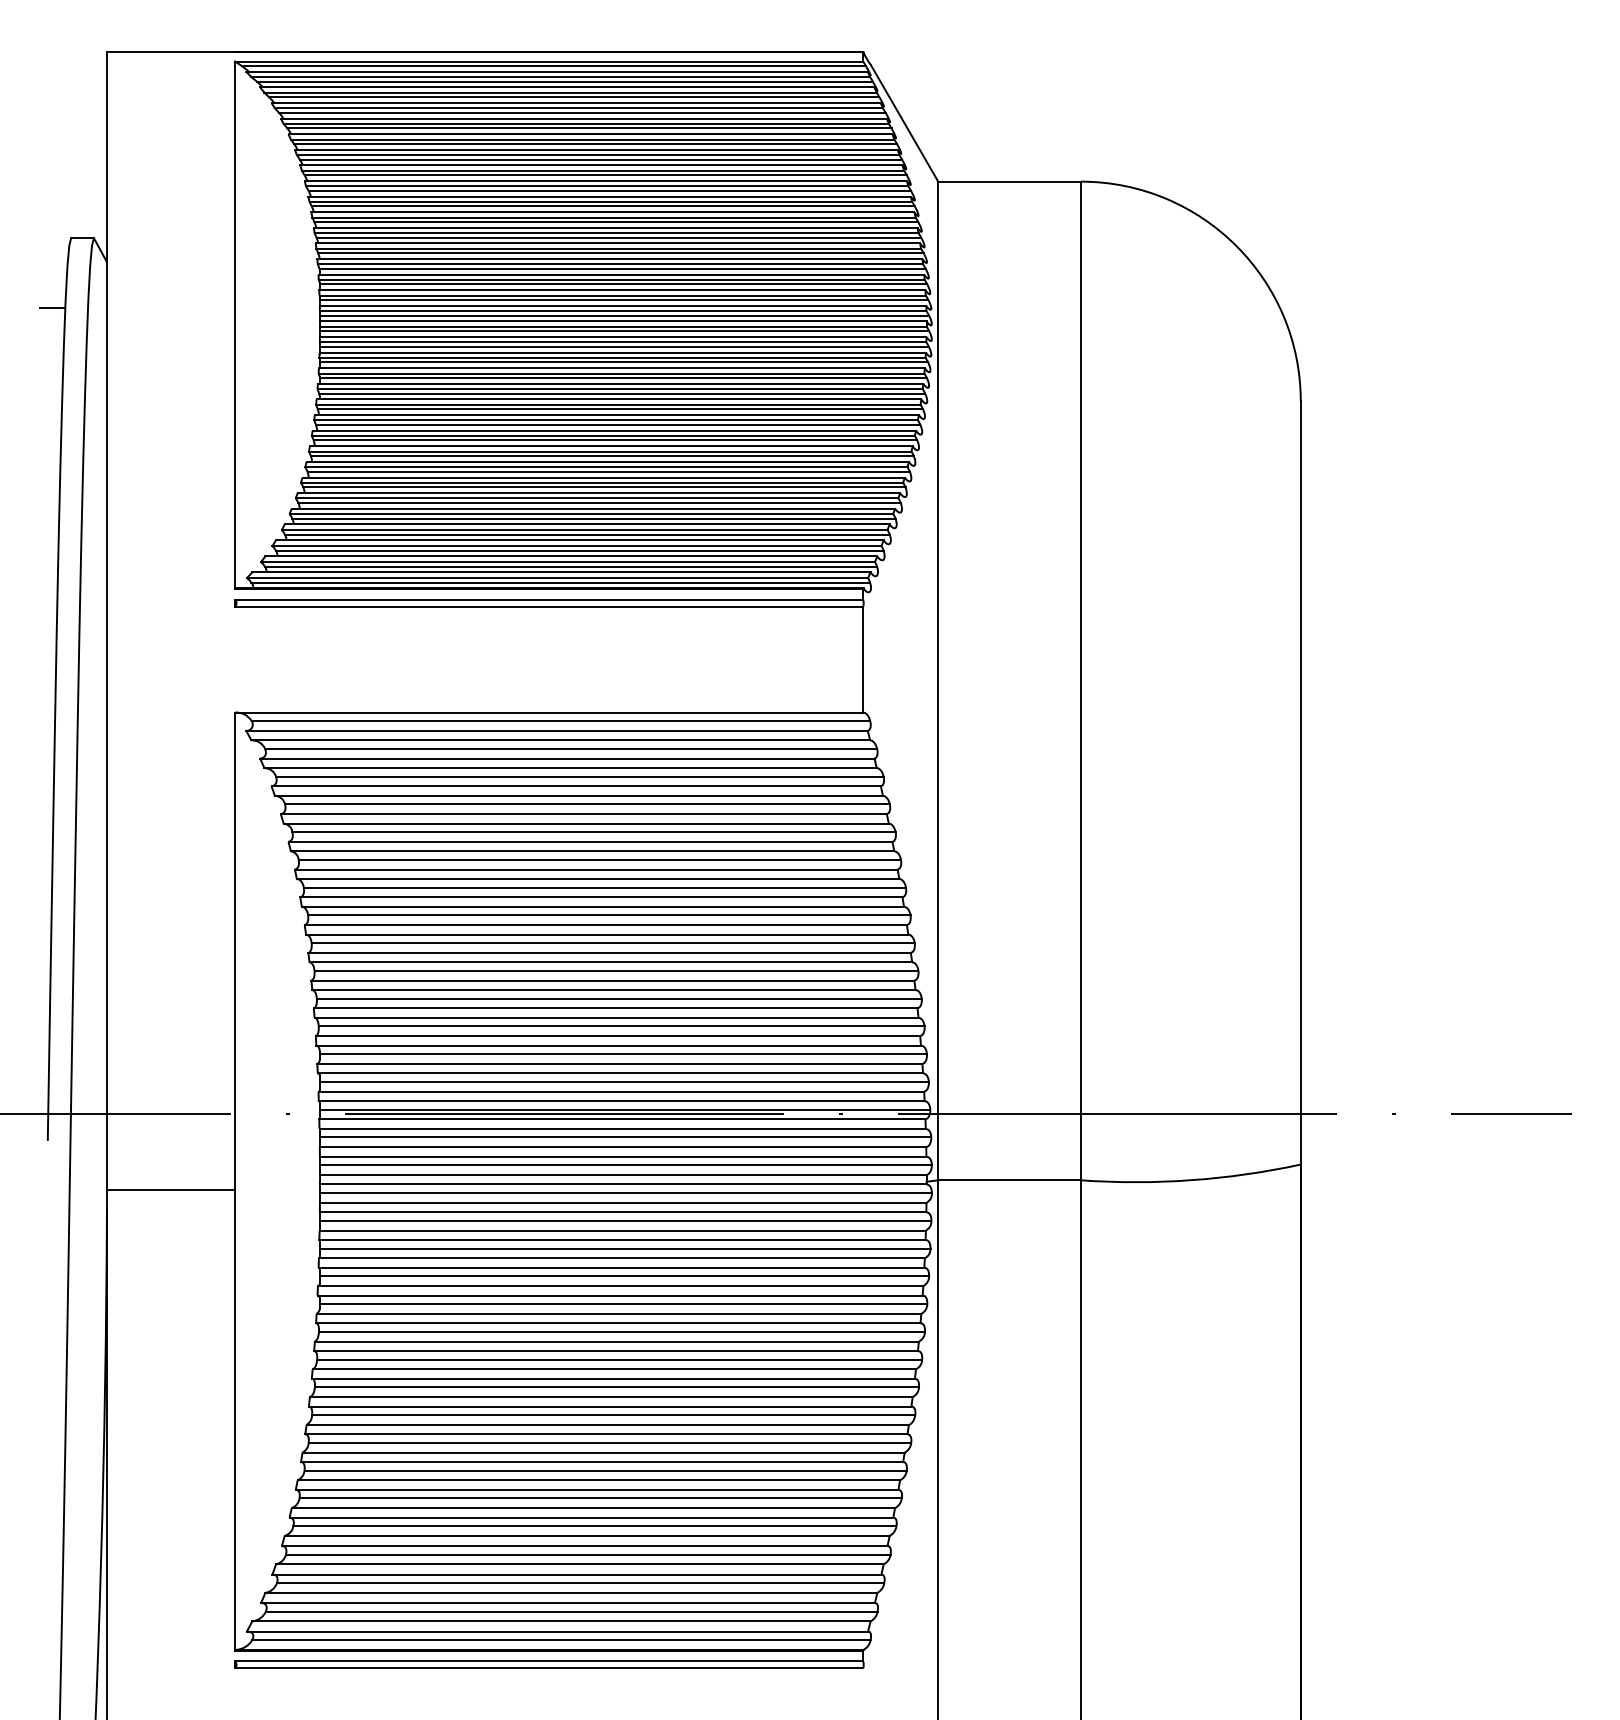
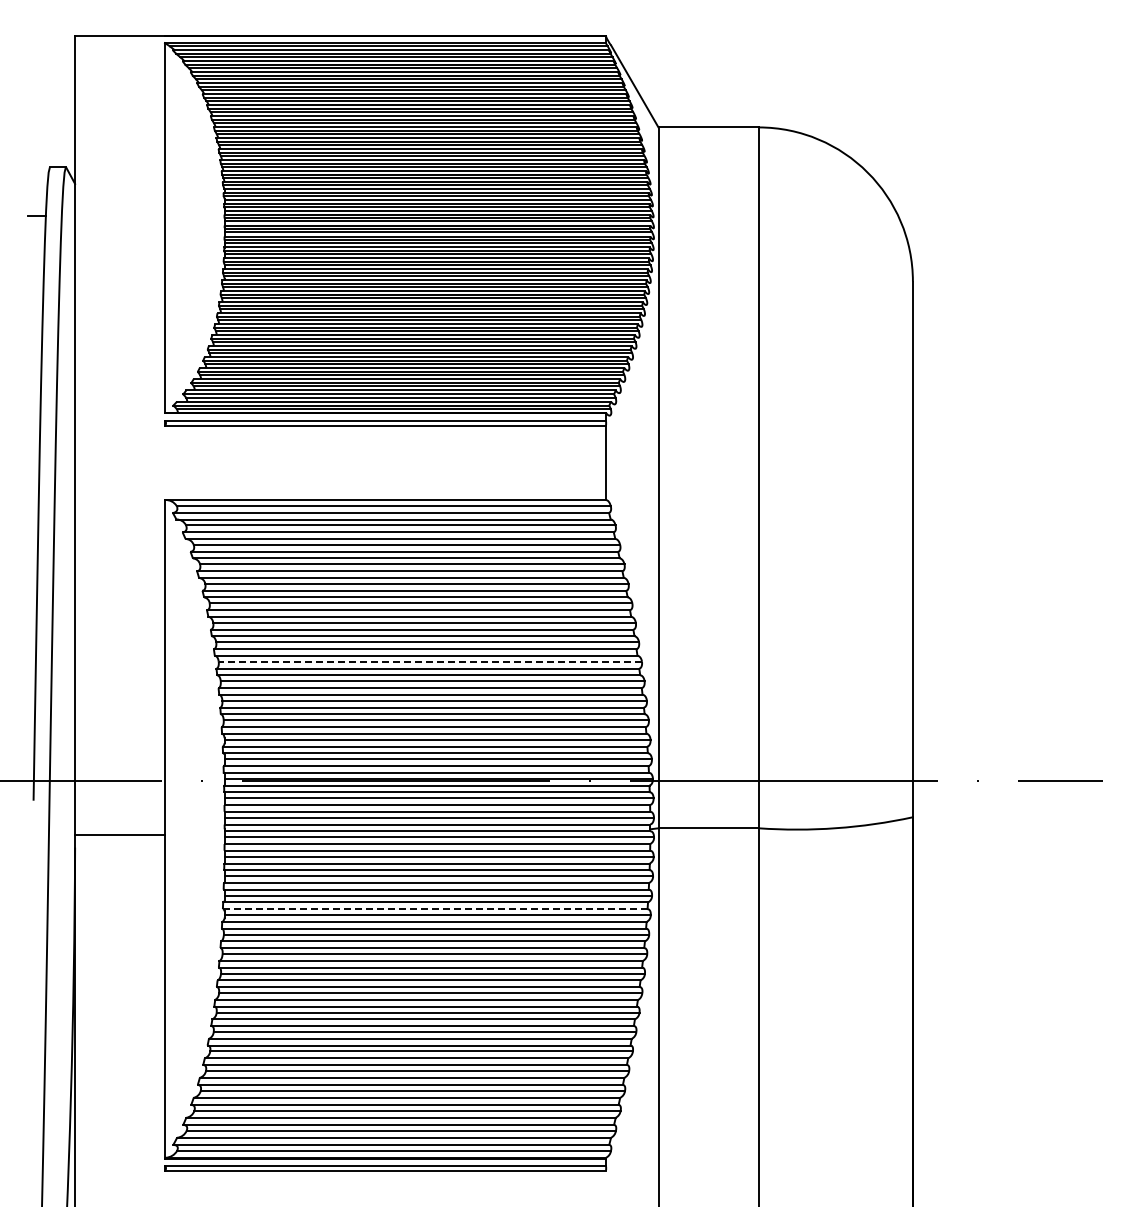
line: (613, 942) -> (430, 661), solid -> dashed
line: (619, 1296) -> (434, 909), solid -> dashed

